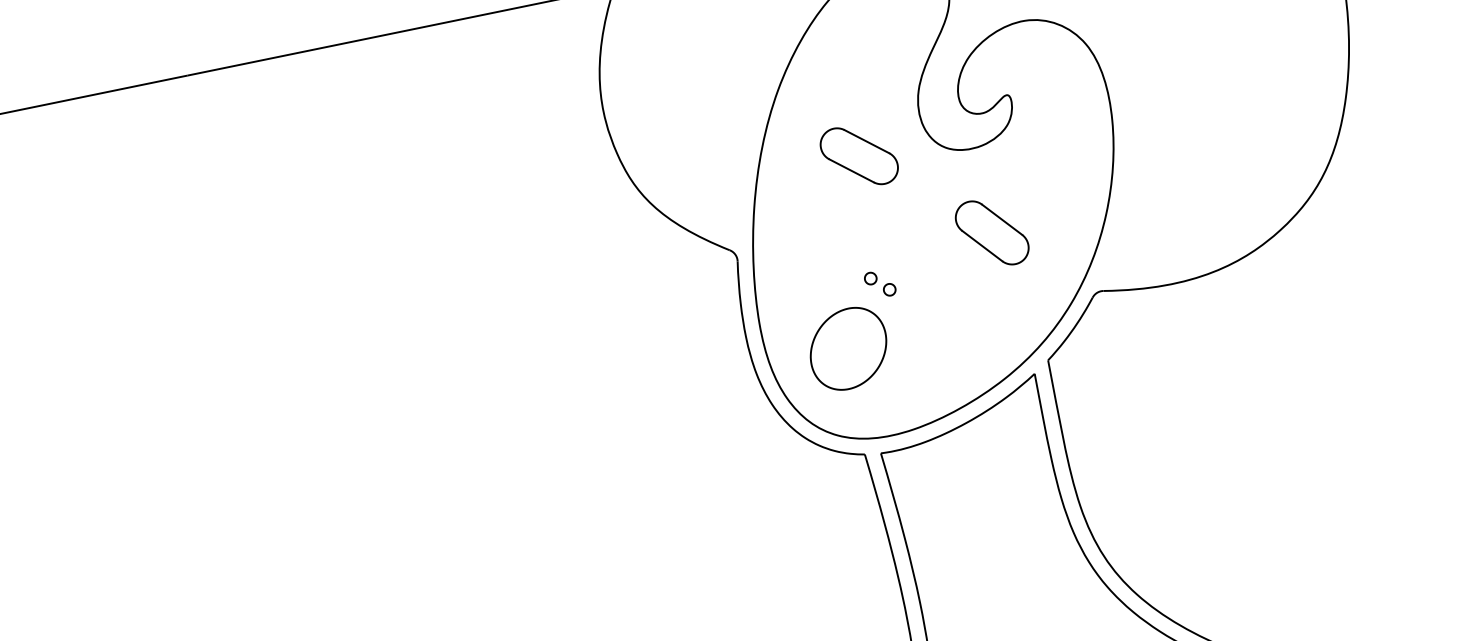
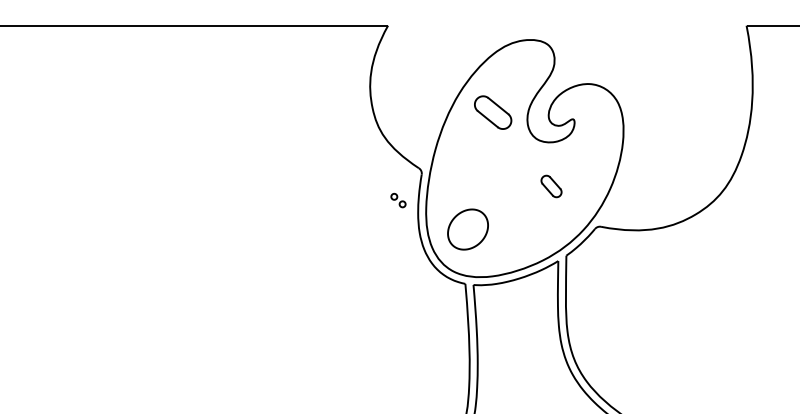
part: (859, 155) -> (493, 112), moved
part: (992, 232) -> (551, 186), size x0.6
part: (880, 284) -> (398, 200), moved

